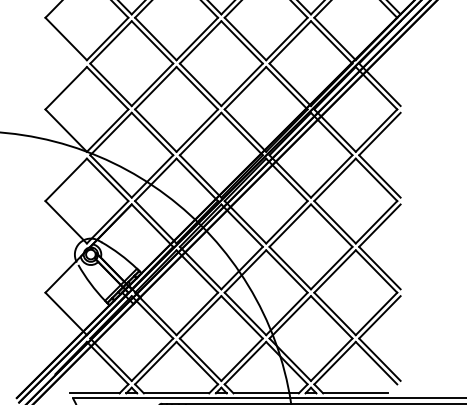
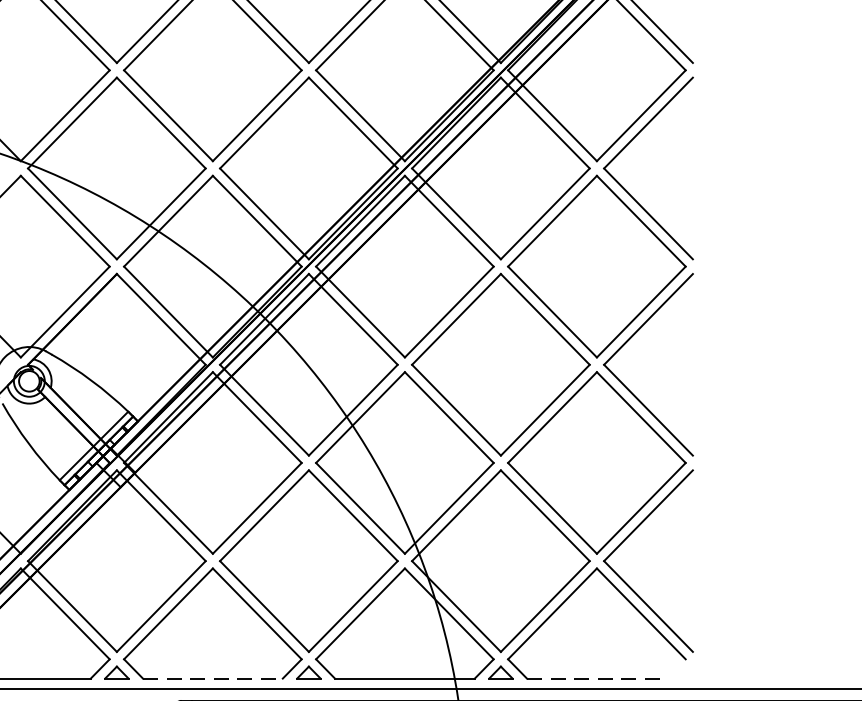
line: (176, 393) -> (212, 678), solid -> dashed
line: (355, 393) -> (596, 678), solid -> dashed

